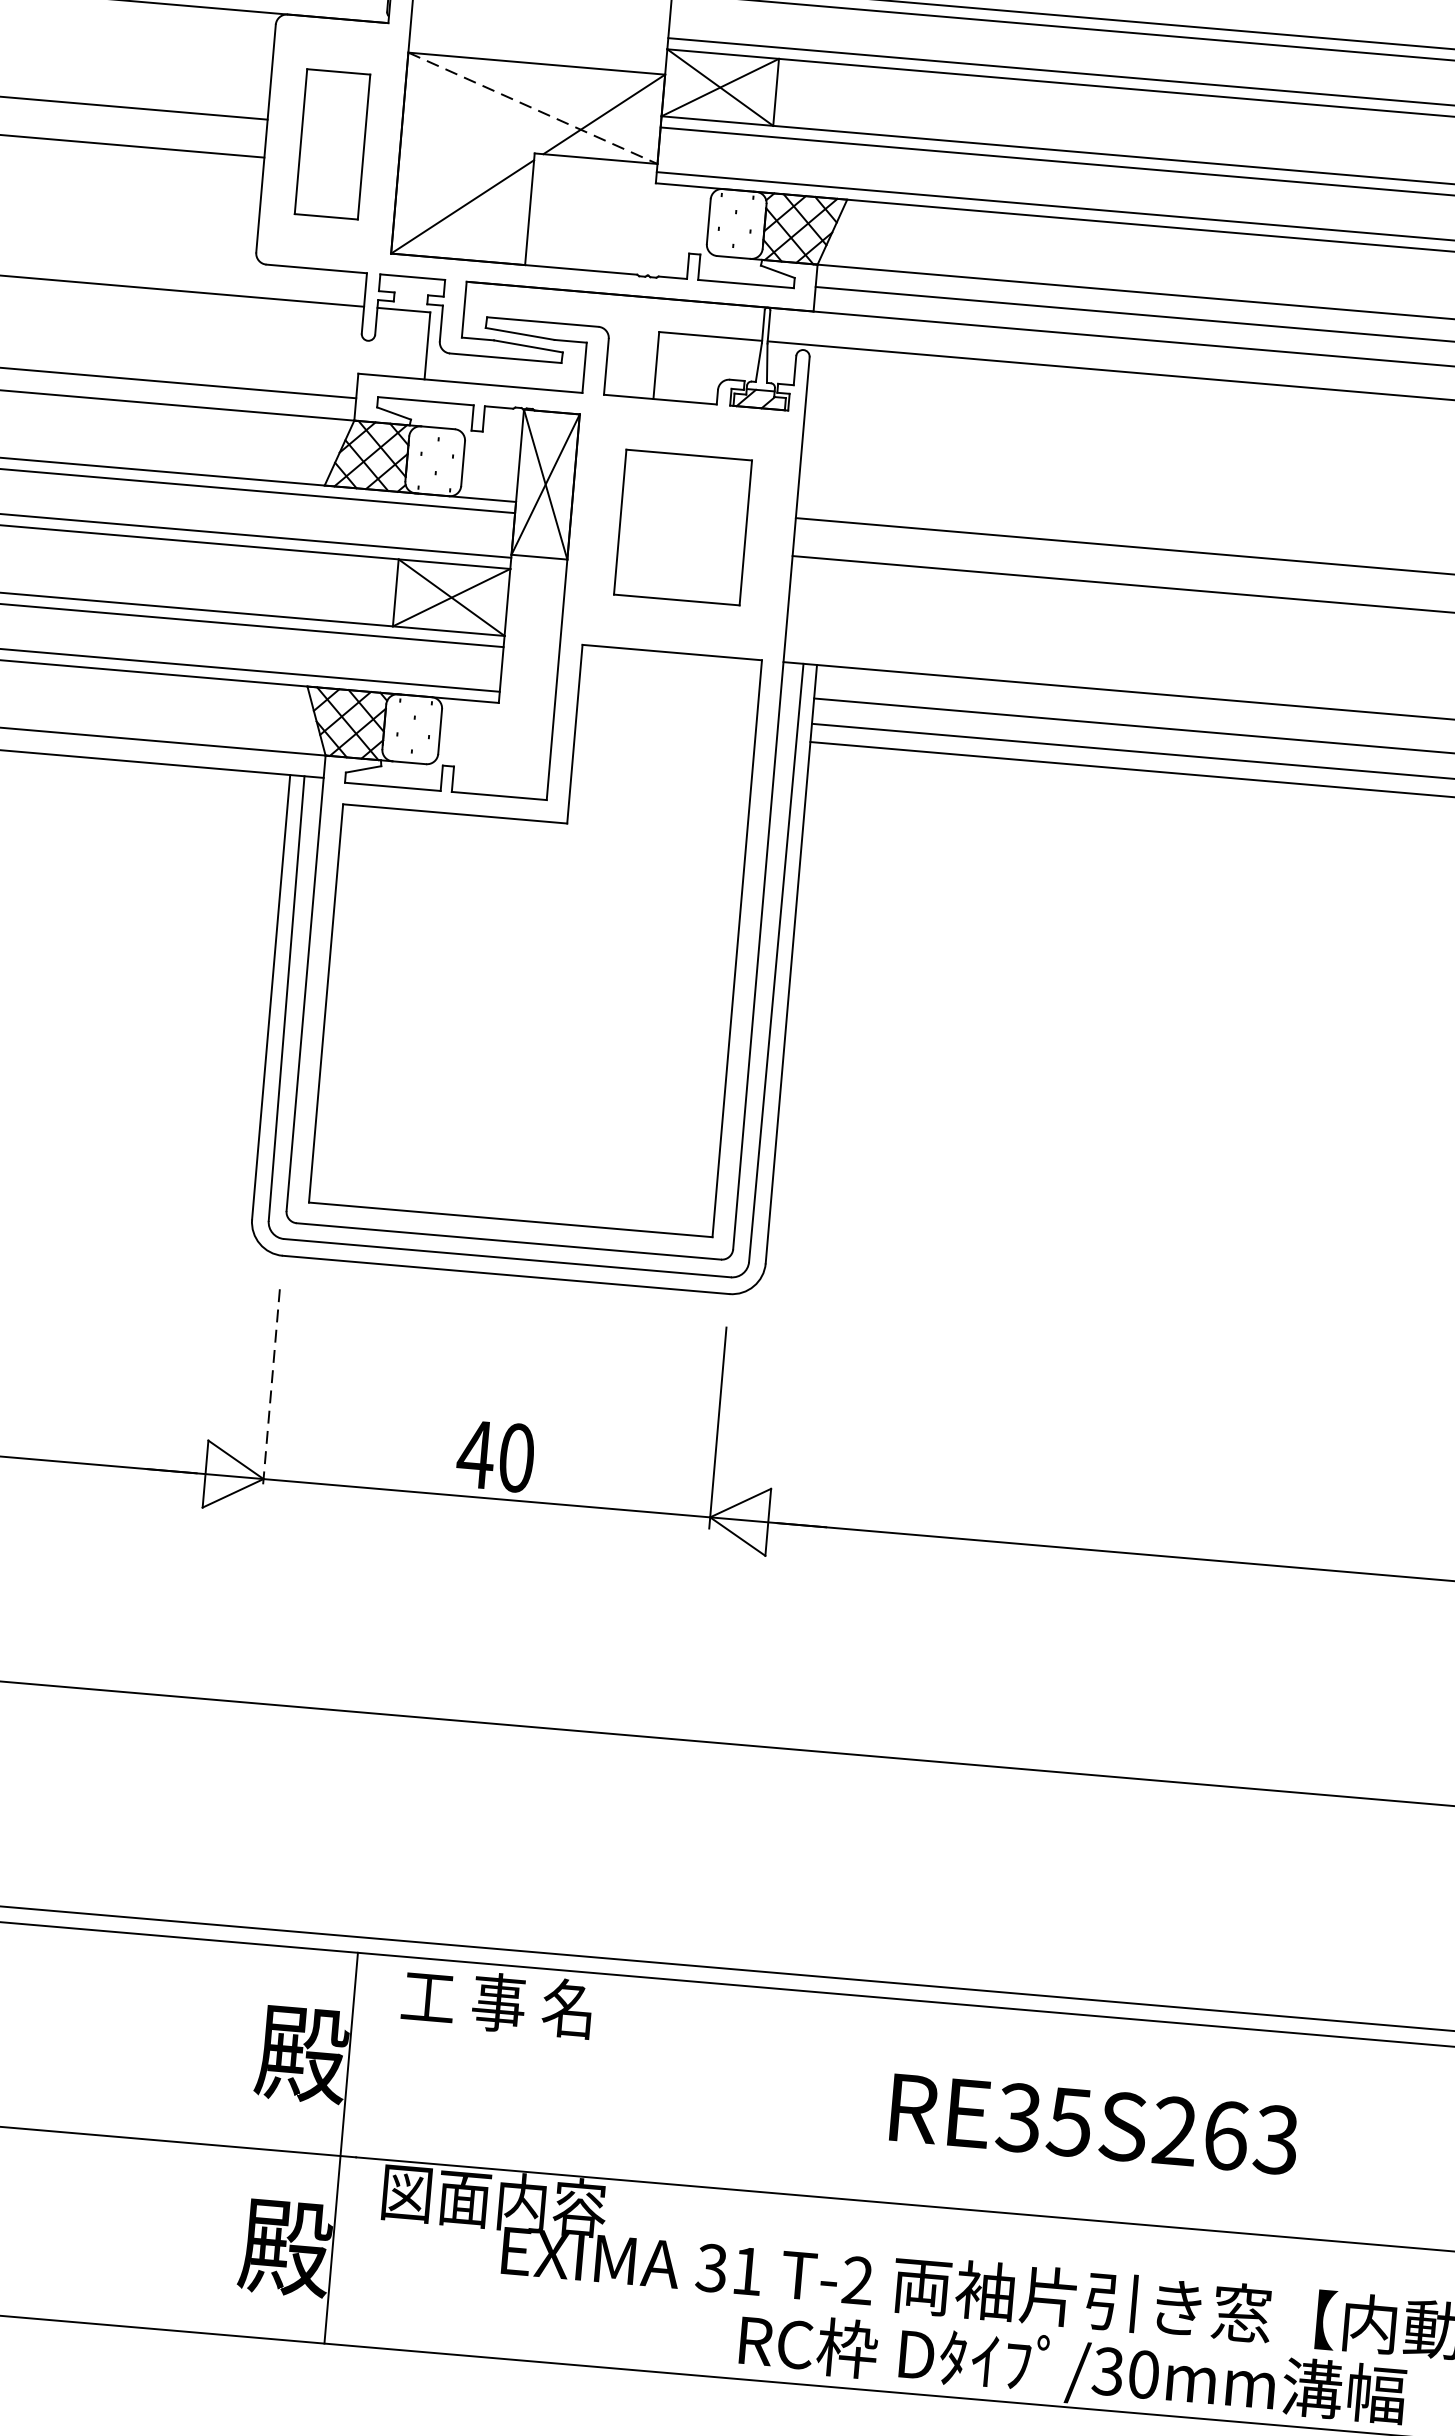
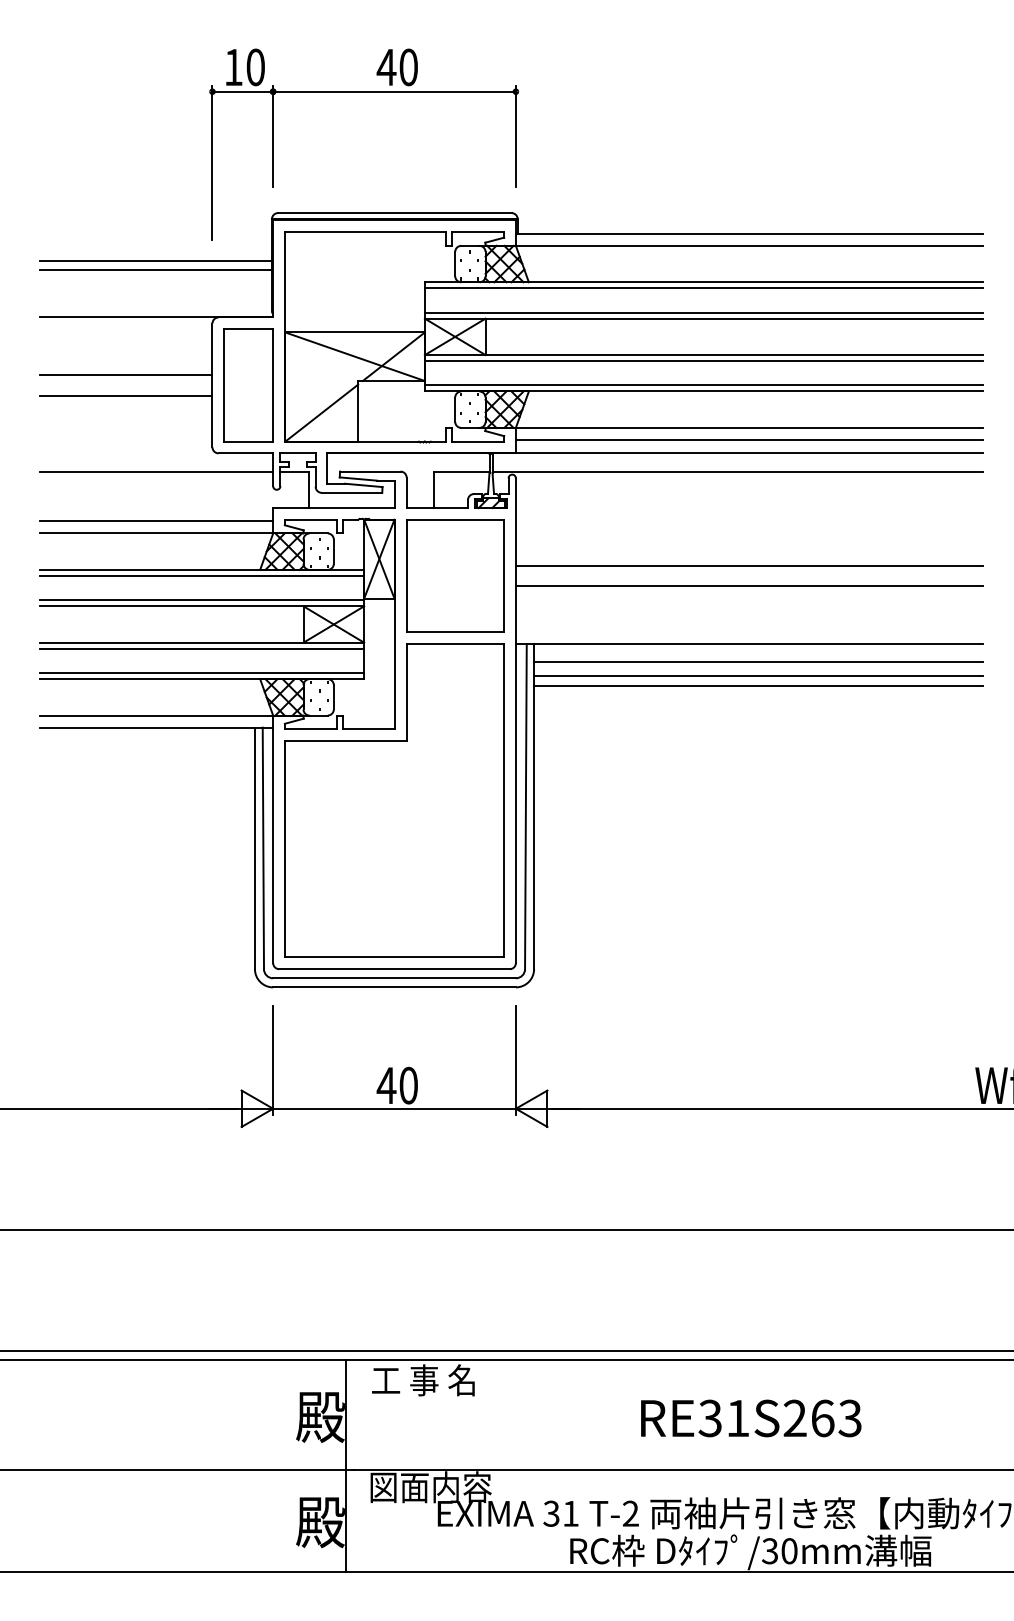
line: (533, 107) -> (355, 356), dashed -> solid
part: (332, 144) -> (248, 385), size x1.43
part: (683, 526) -> (455, 575), size x1.43
line: (271, 1390) -> (273, 1060), dashed -> solid
text: (1069, 2122) -> (737, 1418), RE35S263 -> RE31S263

